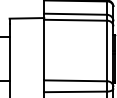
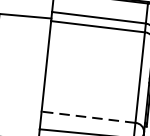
line: (75, 80) -> (88, 116), solid -> dashed

